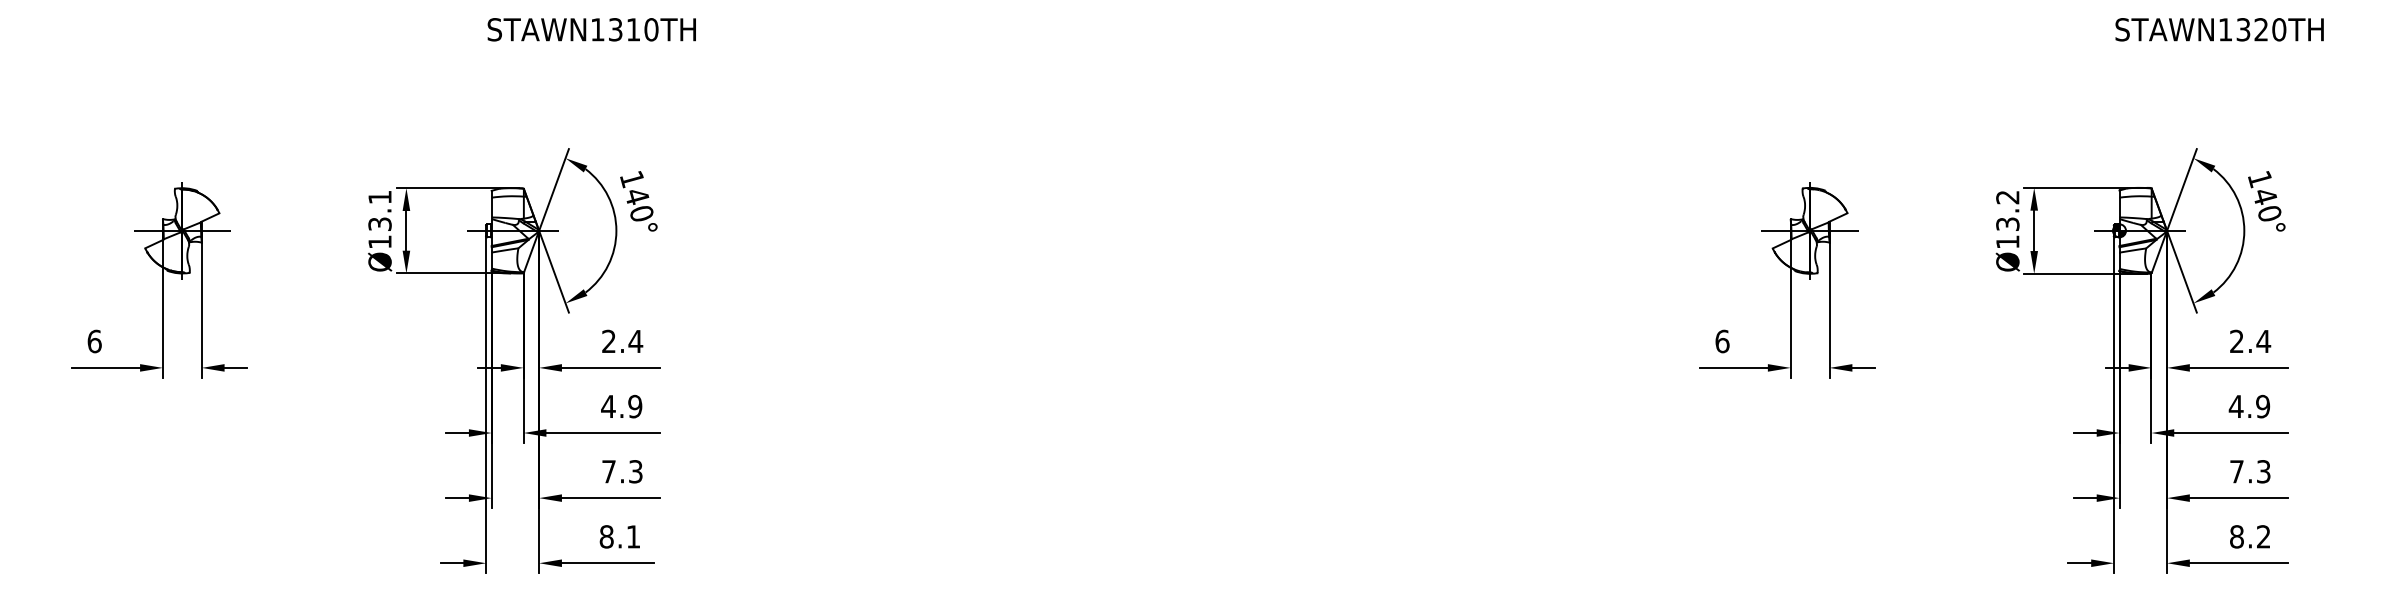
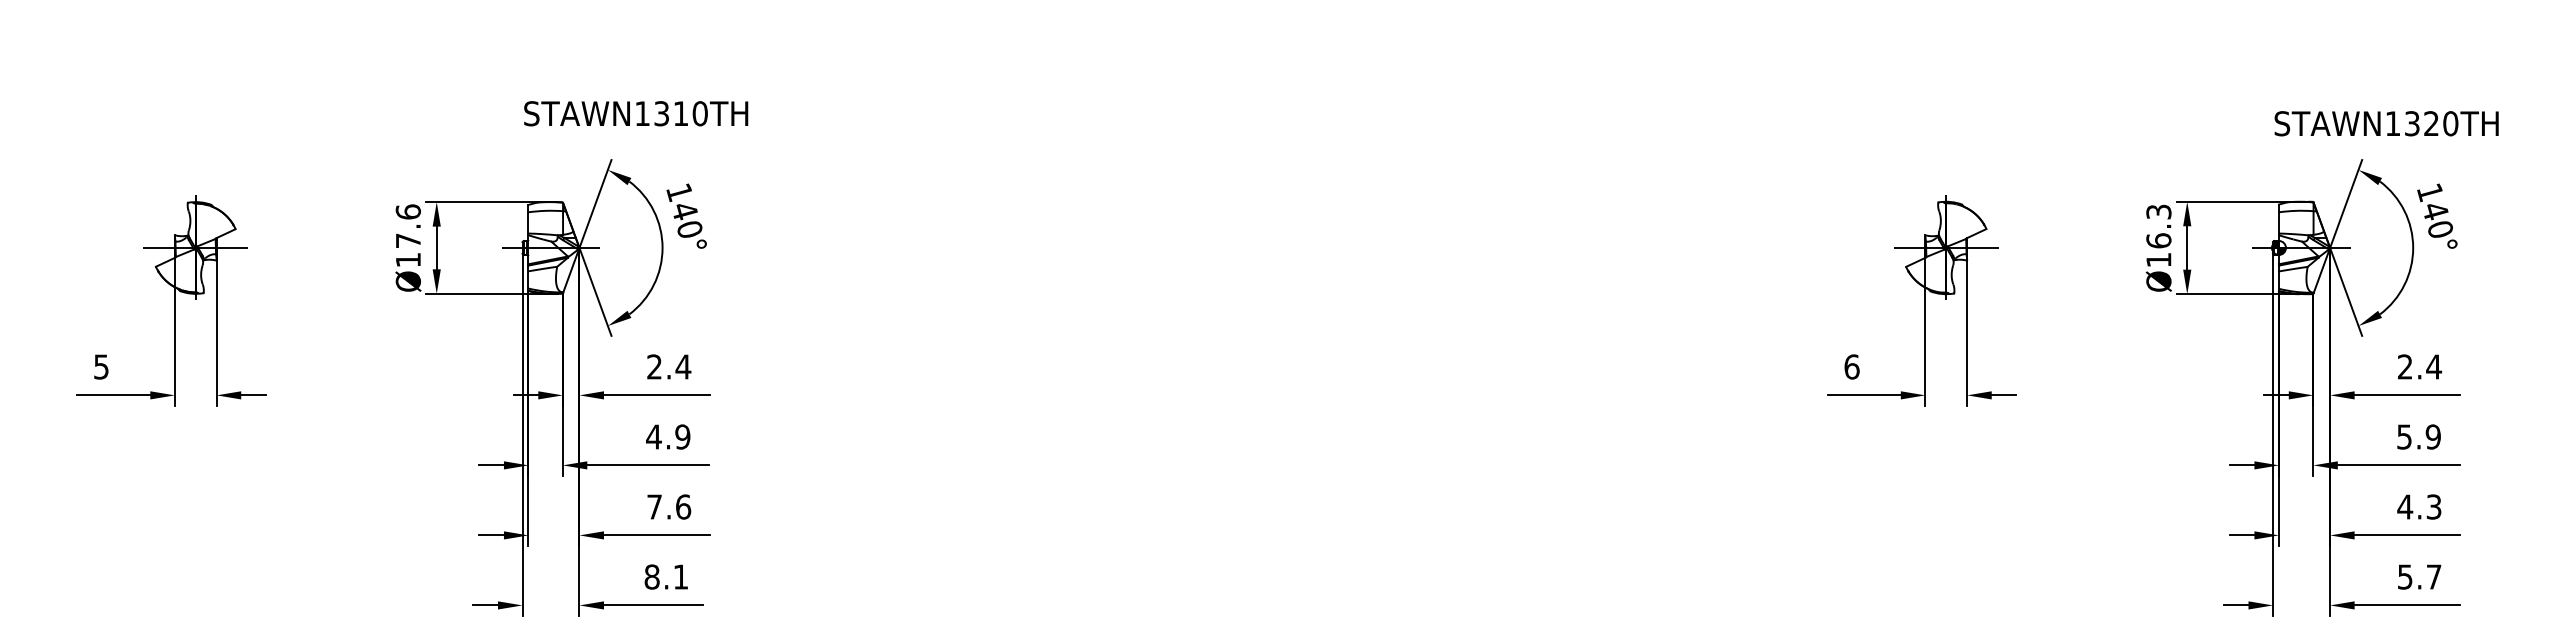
text: (592, 29) -> (636, 113), moved
text: (2219, 29) -> (2386, 123), moved
text: (380, 210) -> (408, 226), Ø13.1 -> Ø17.6
text: (2007, 210) -> (2158, 226), Ø13.2 -> Ø16.3
text: (94, 341) -> (101, 366), 6 -> 5
text: (2236, 406) -> (2404, 436), 4.9 -> 5.9
text: (635, 471) -> (683, 506), 7.3 -> 7.6
text: (2237, 471) -> (2405, 506), 7.3 -> 4.3
text: (2250, 536) -> (2419, 576), 8.2 -> 5.7

